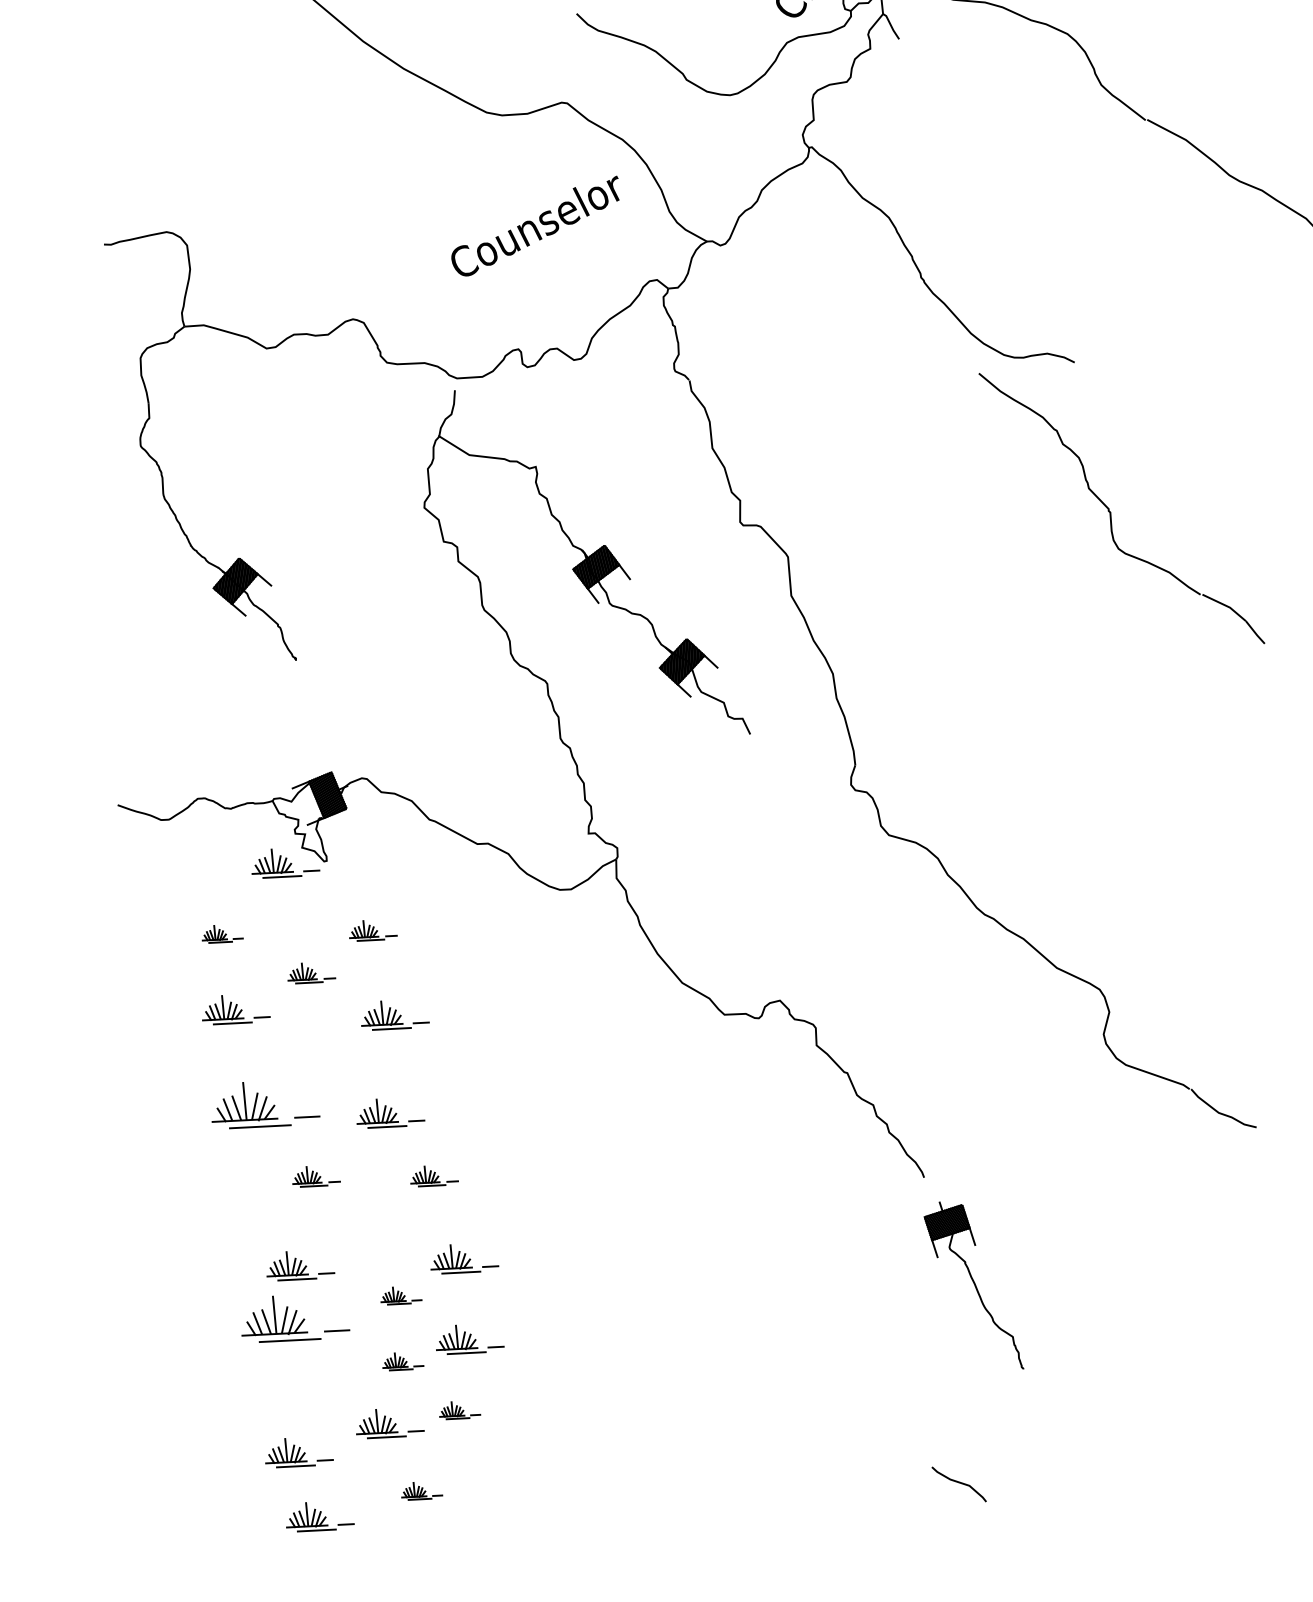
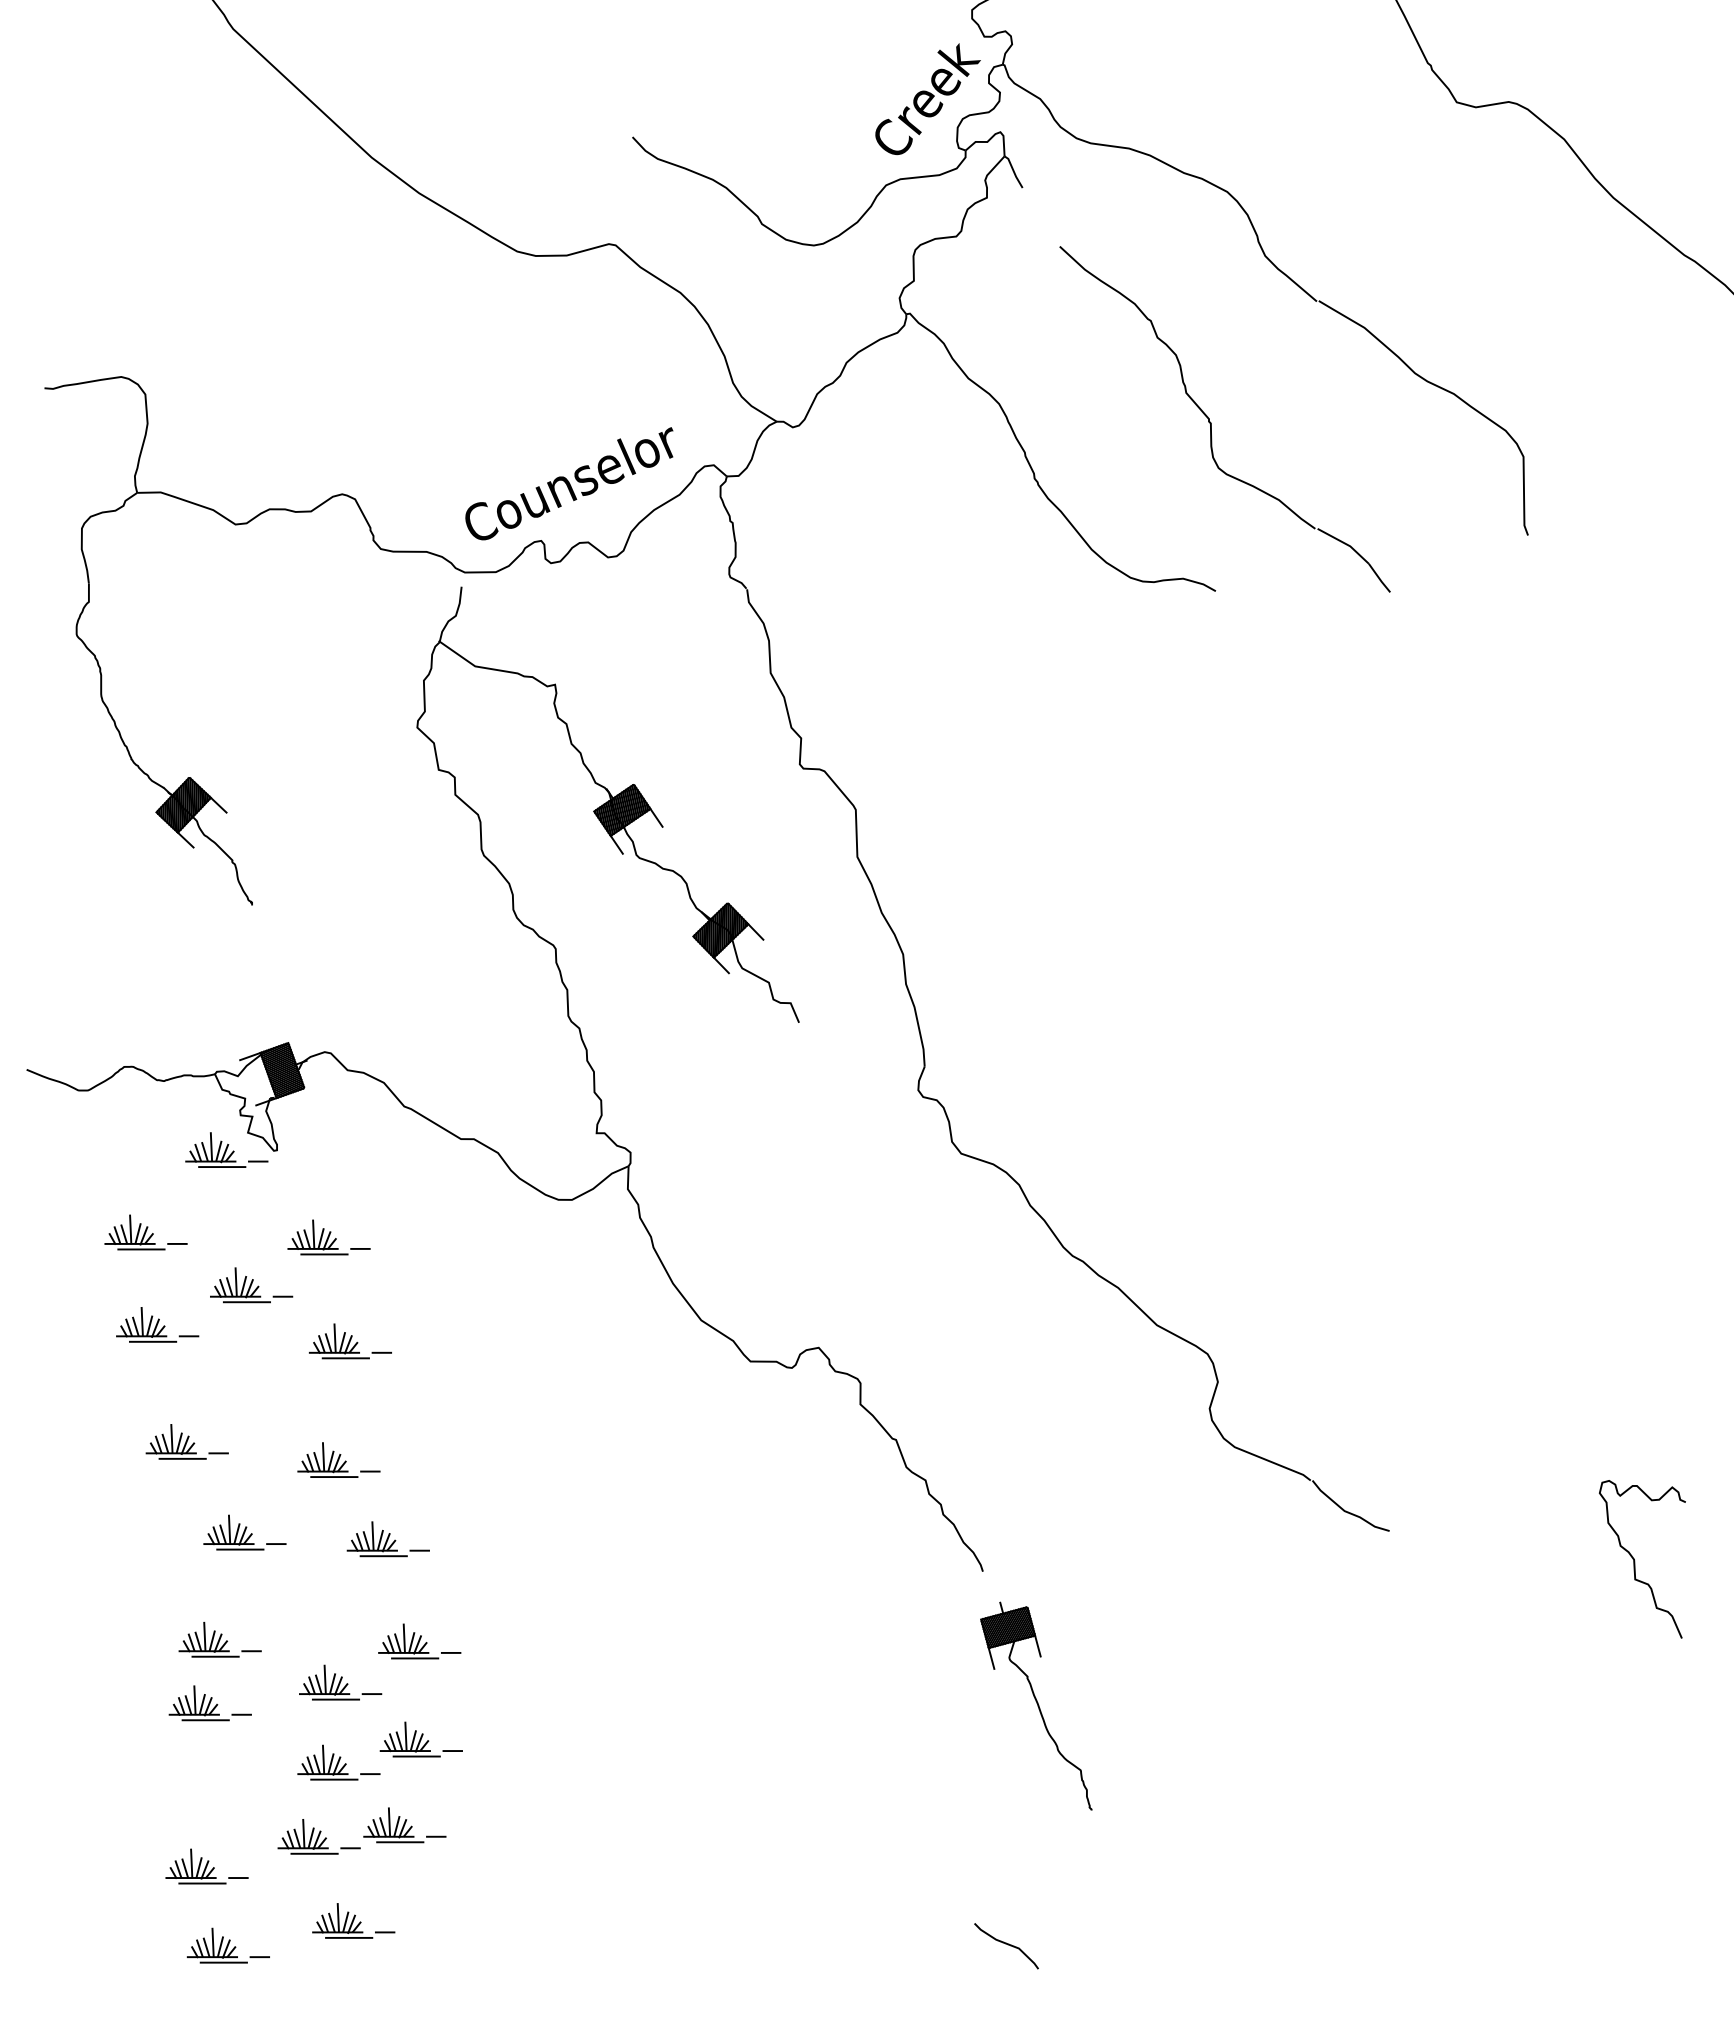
text: (535, 226) -> (569, 483), moved
part: (1110, 511) -> (1211, 422), moved
part: (372, 930) -> (328, 1237), size x1.43
part: (222, 933) -> (145, 1232), size x1.67
part: (311, 973) -> (251, 1285), size x1.43
part: (264, 1103) -> (186, 1441), size x0.62
part: (315, 1176) -> (244, 1532), size x1.43
part: (433, 1176) -> (387, 1539), size x1.43
part: (401, 1295) -> (340, 1682), size x1.67
part: (294, 1318) -> (209, 1703), size x0.62
part: (402, 1361) -> (338, 1762), size x1.67
part: (459, 1410) -> (404, 1825), size x1.67
part: (421, 1490) -> (353, 1920), size x1.67

